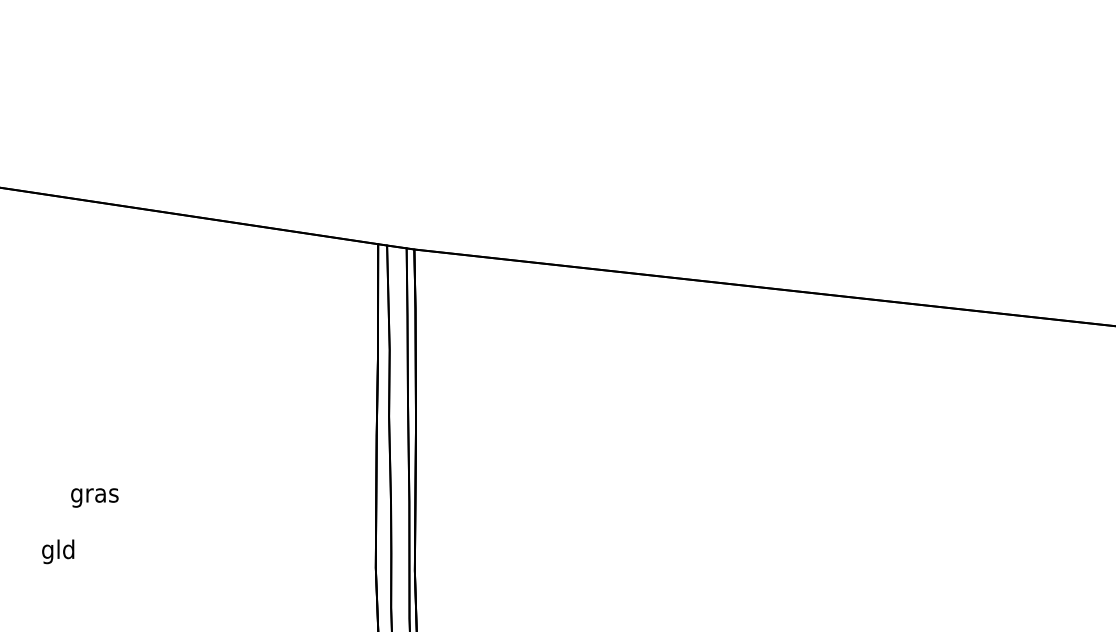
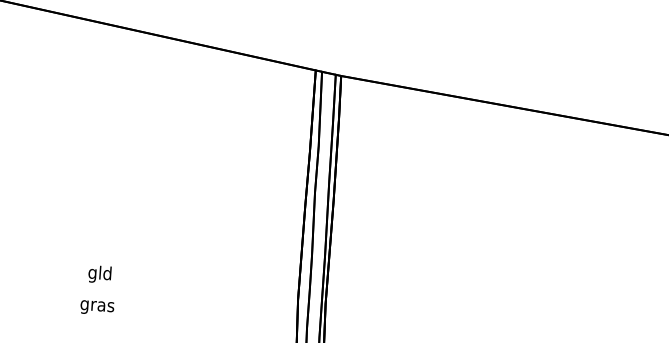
text: (94, 497) -> (97, 307), moved
text: (58, 551) -> (100, 274), moved

